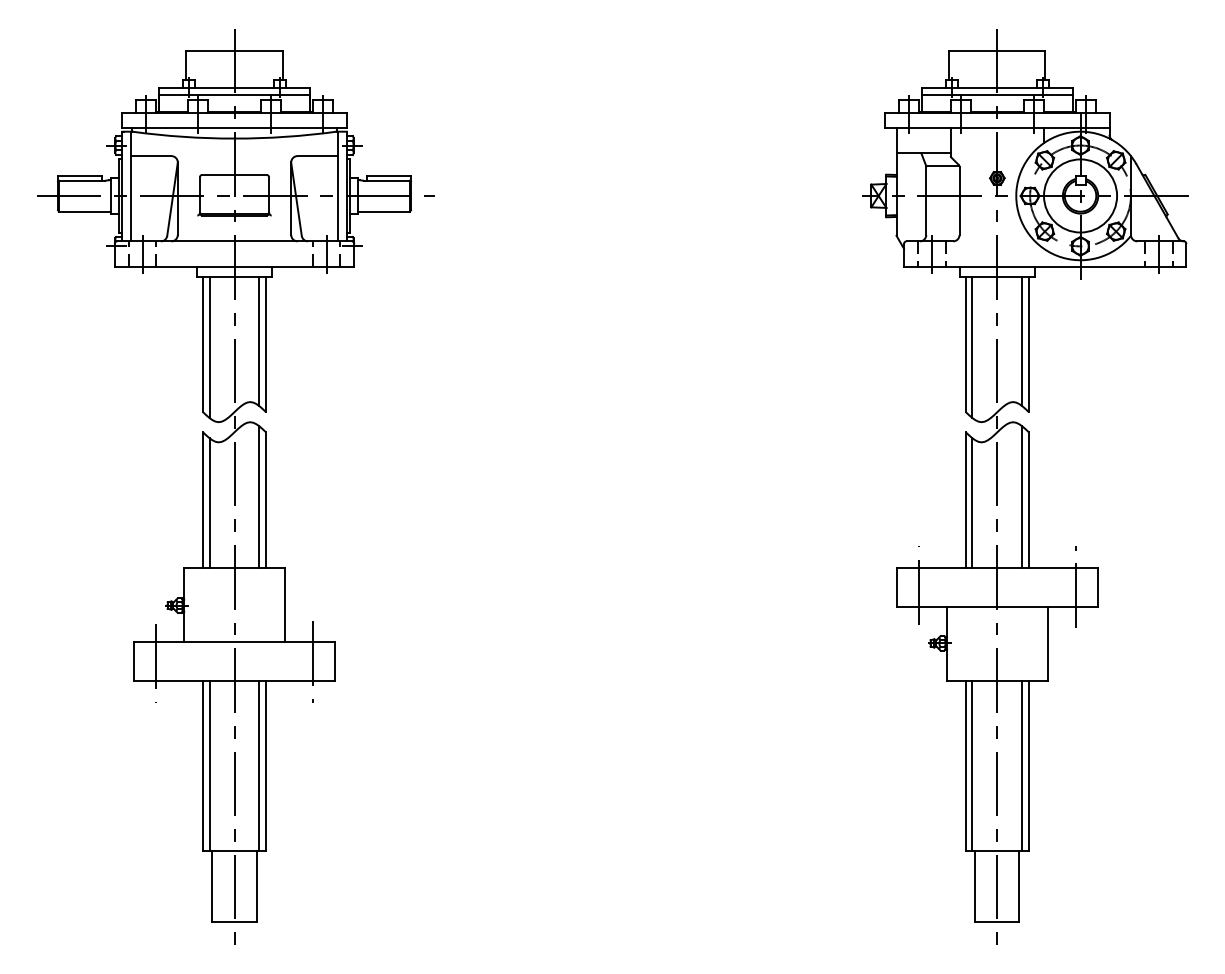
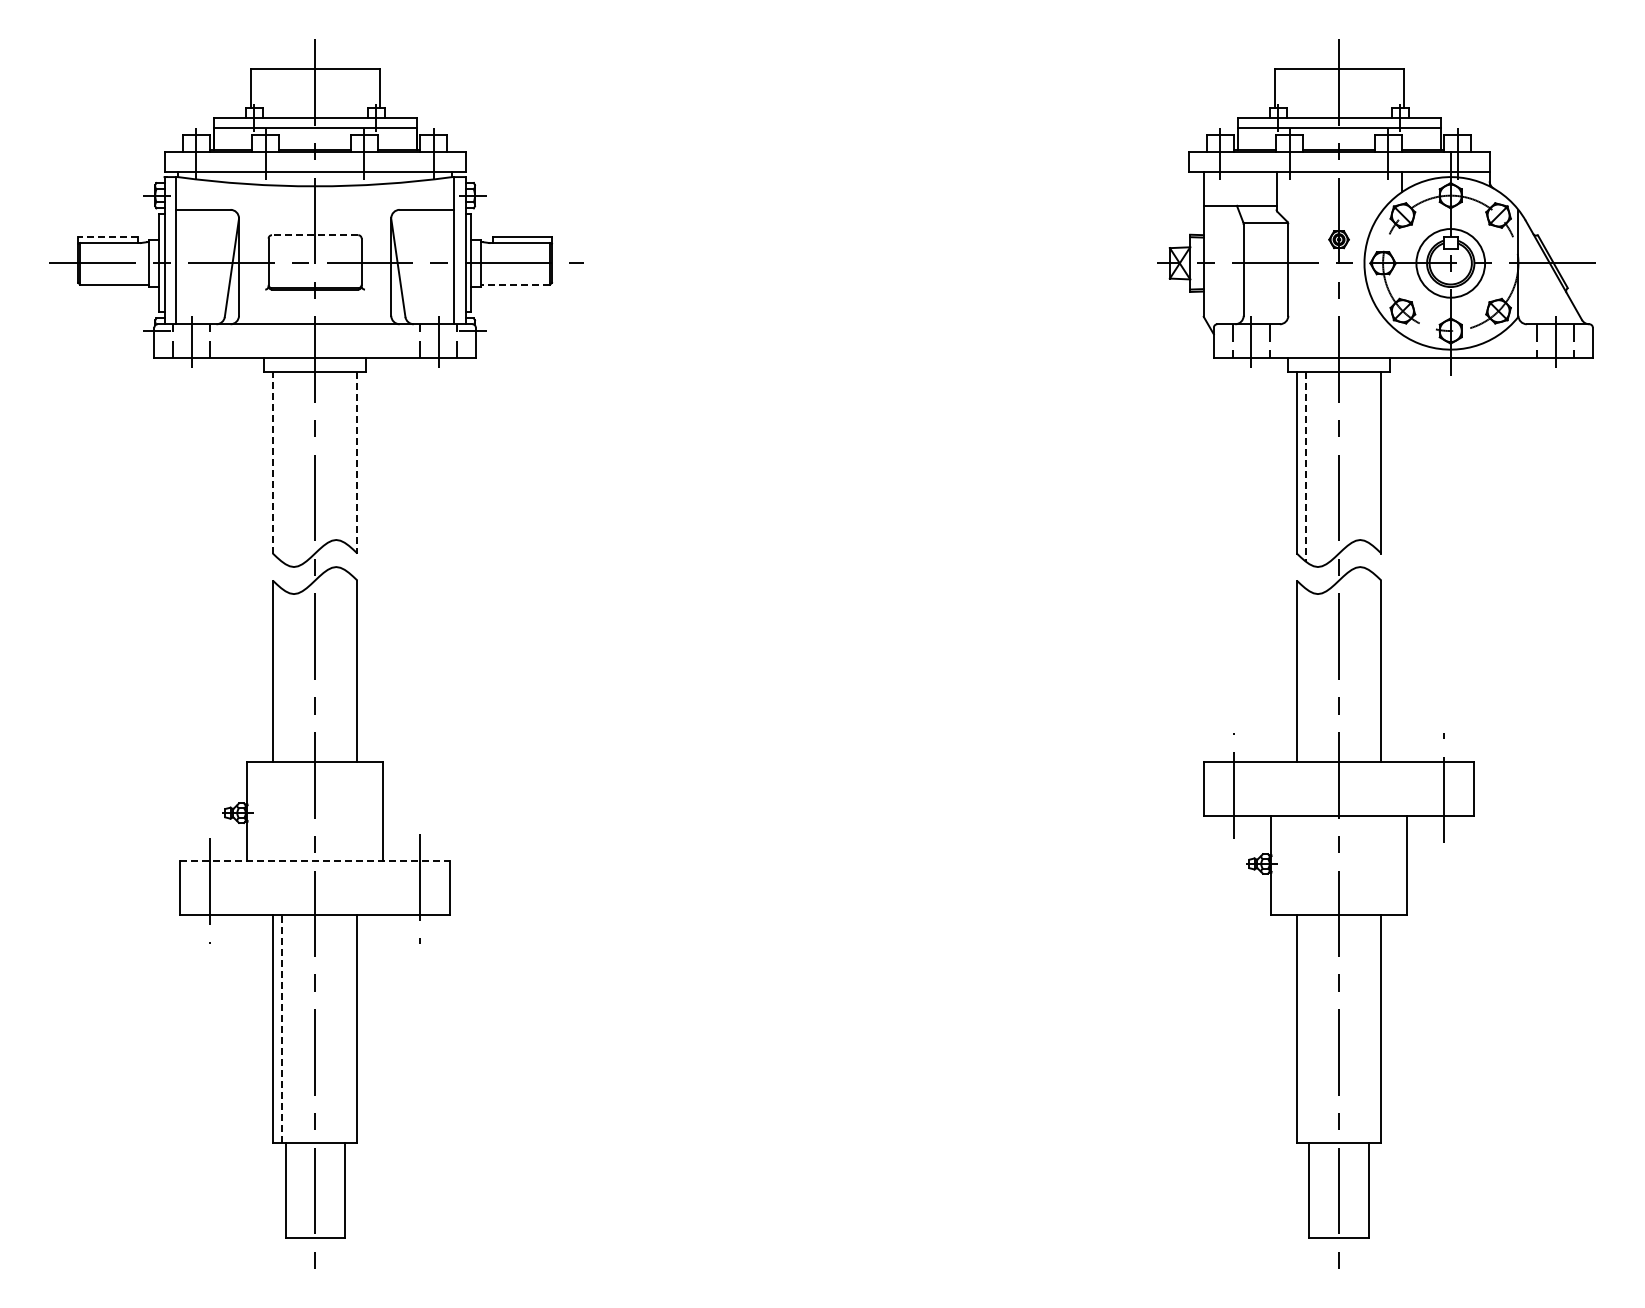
line: (234, 175) -> (314, 235), solid -> dashed
line: (79, 176) -> (107, 237), solid -> dashed
circle: (1080, 196) -> (1450, 263), size x0.7
line: (383, 211) -> (515, 284), solid -> dashed
line: (259, 341) -> (348, 458), removed
line: (1022, 341) -> (1372, 458), removed
line: (202, 344) -> (272, 462), solid -> dashed
line: (266, 344) -> (357, 462), solid -> dashed
line: (209, 347) -> (281, 466), removed
line: (972, 347) -> (1305, 466), solid -> dashed
line: (259, 497) -> (348, 667), removed
line: (1022, 497) -> (1372, 667), removed
line: (209, 503) -> (281, 675), removed
line: (972, 503) -> (1305, 675), removed
line: (234, 641) -> (315, 861), solid -> dashed
line: (209, 766) -> (281, 1028), solid -> dashed
line: (259, 766) -> (348, 1028), removed
line: (972, 766) -> (1305, 1028), removed
line: (1022, 766) -> (1372, 1028), removed

